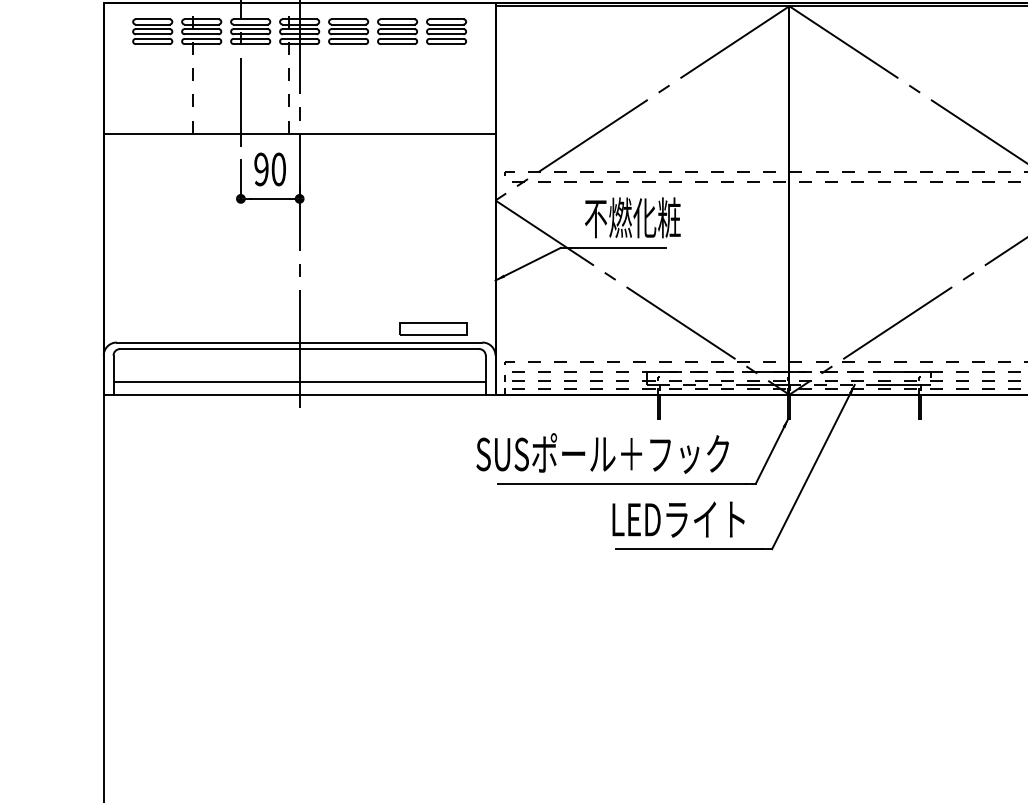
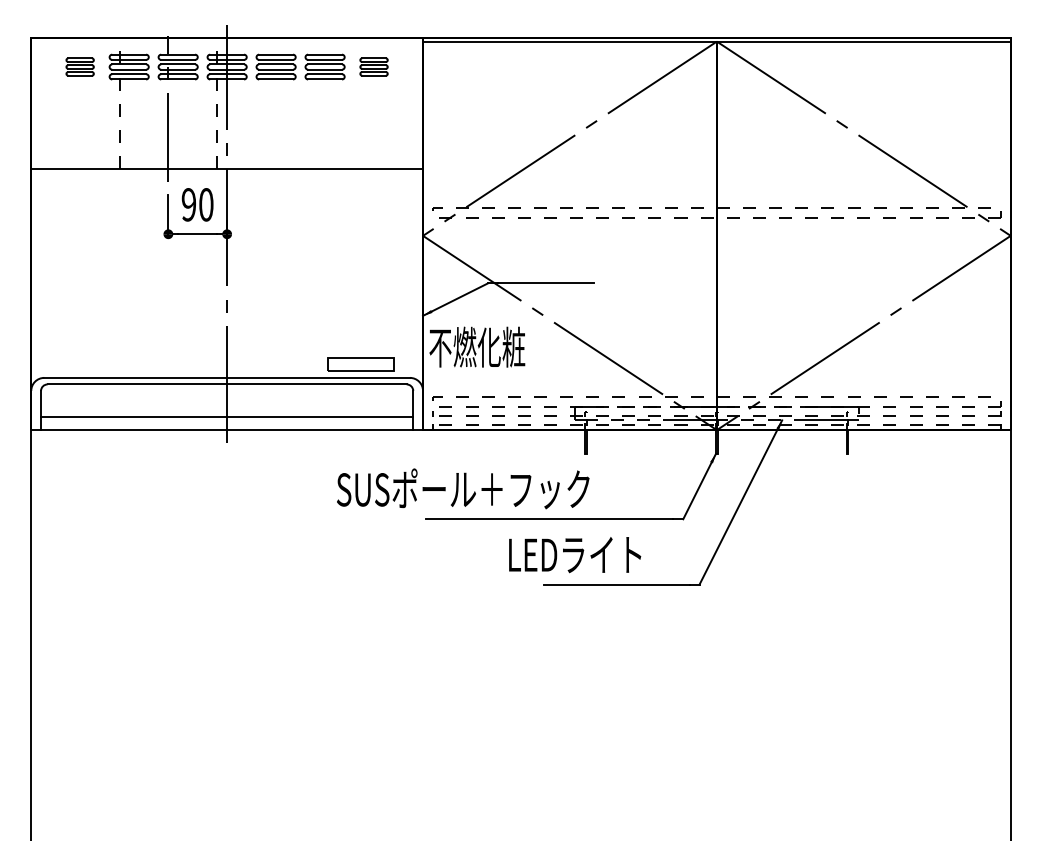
part: (152, 31) -> (79, 66), size x0.7
part: (446, 31) -> (373, 66), size x0.7
text: (633, 217) -> (477, 346), moved
text: (603, 453) -> (463, 488), moved
text: (679, 520) -> (575, 555), moved

